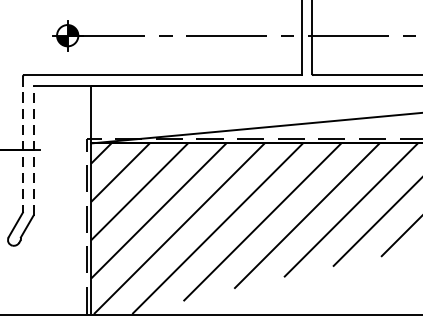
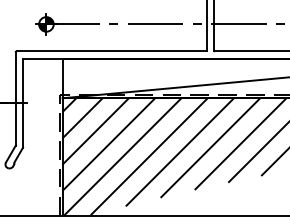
line: (22, 145) -> (15, 99), dashed -> solid
line: (34, 149) -> (23, 102), dashed -> solid

